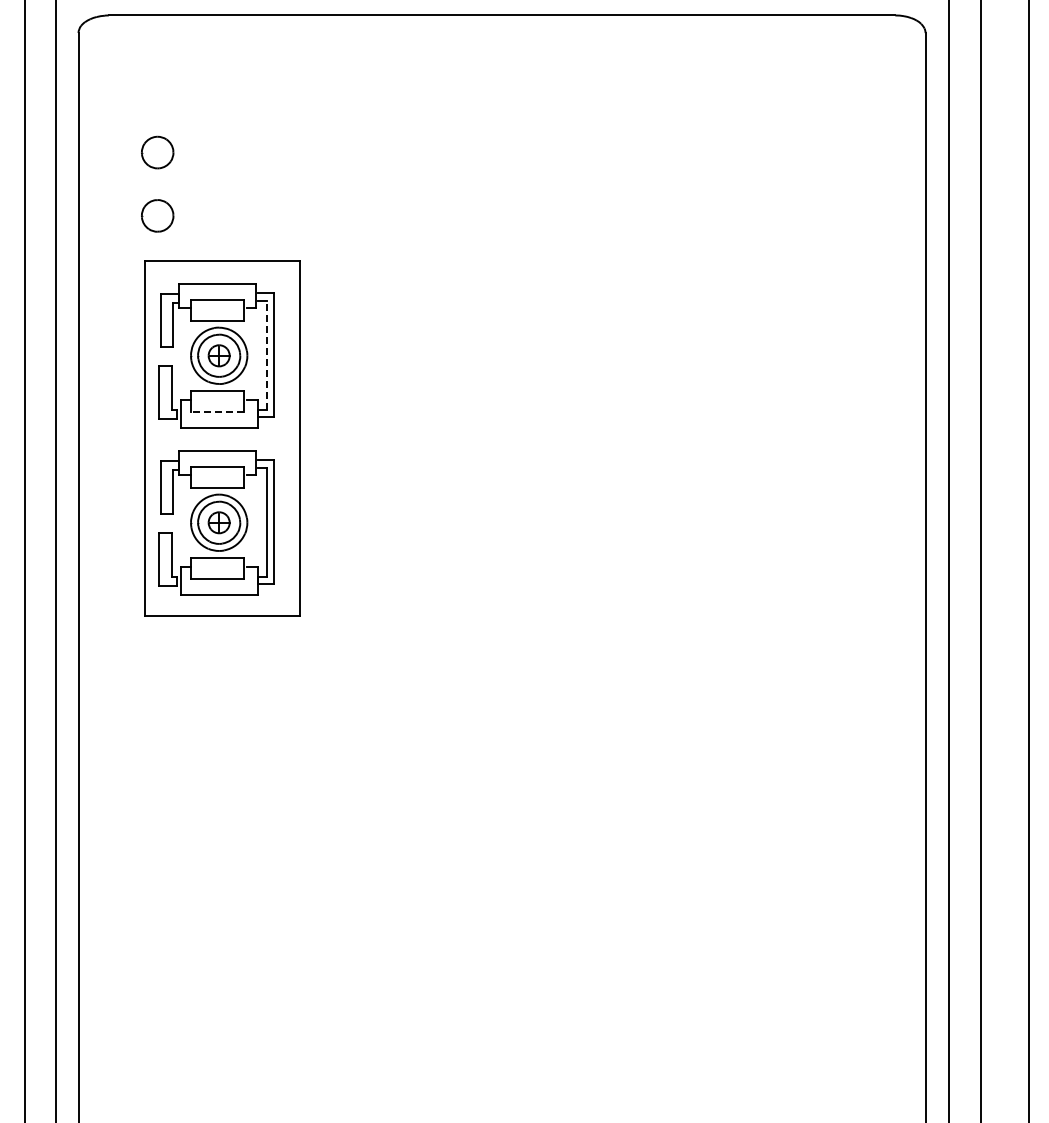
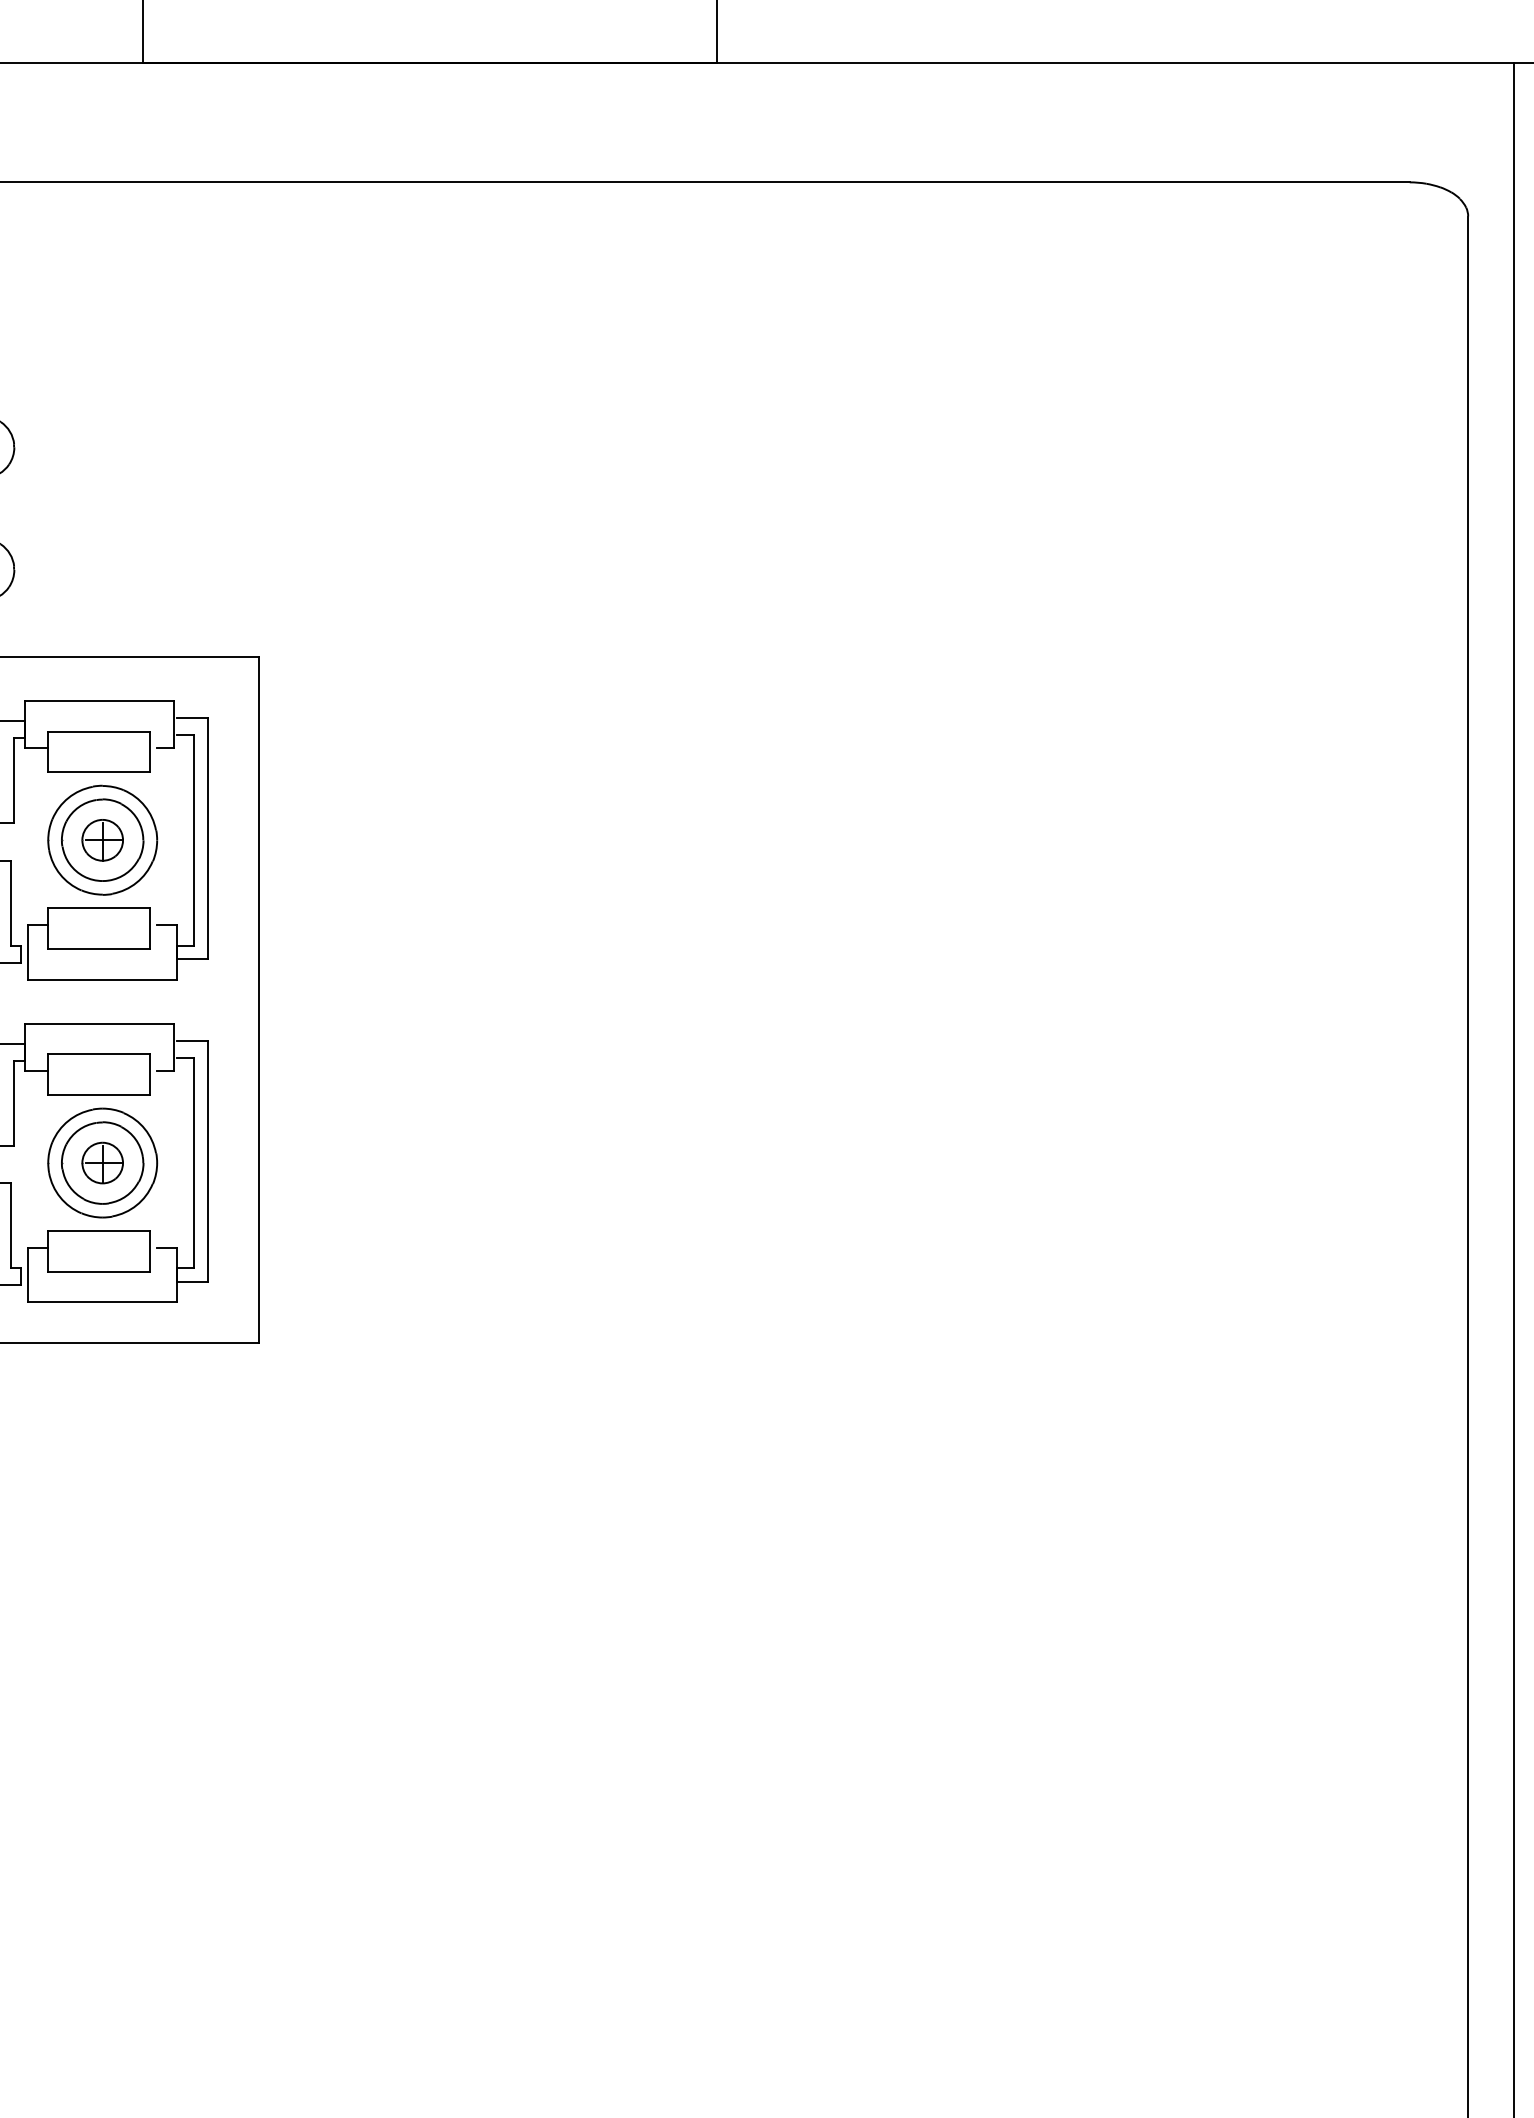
line: (266, 355) -> (194, 839), dashed -> solid
line: (216, 412) -> (97, 949), dashed -> solid

